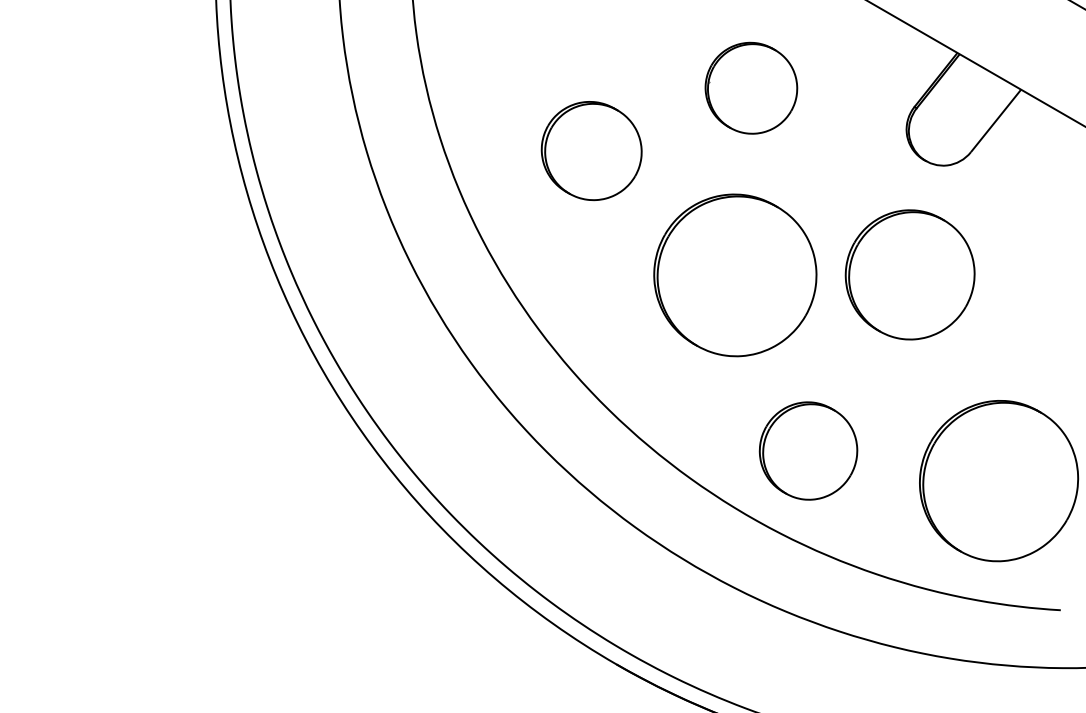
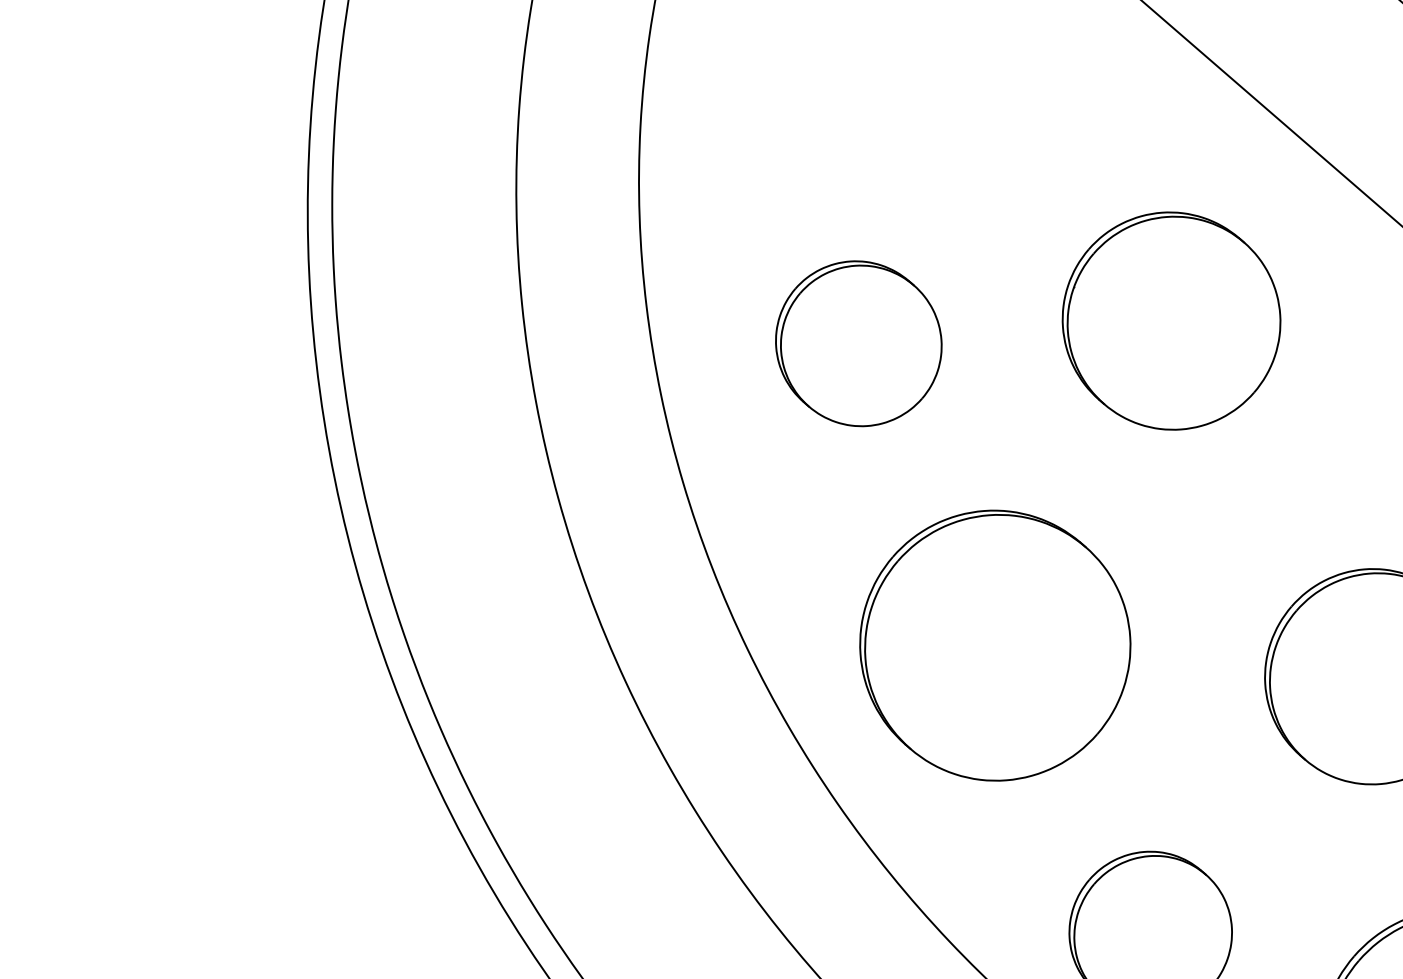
part: (751, 88) -> (1171, 321), size x1.43
part: (591, 151) -> (858, 344), moved
part: (735, 275) -> (995, 645), moved

